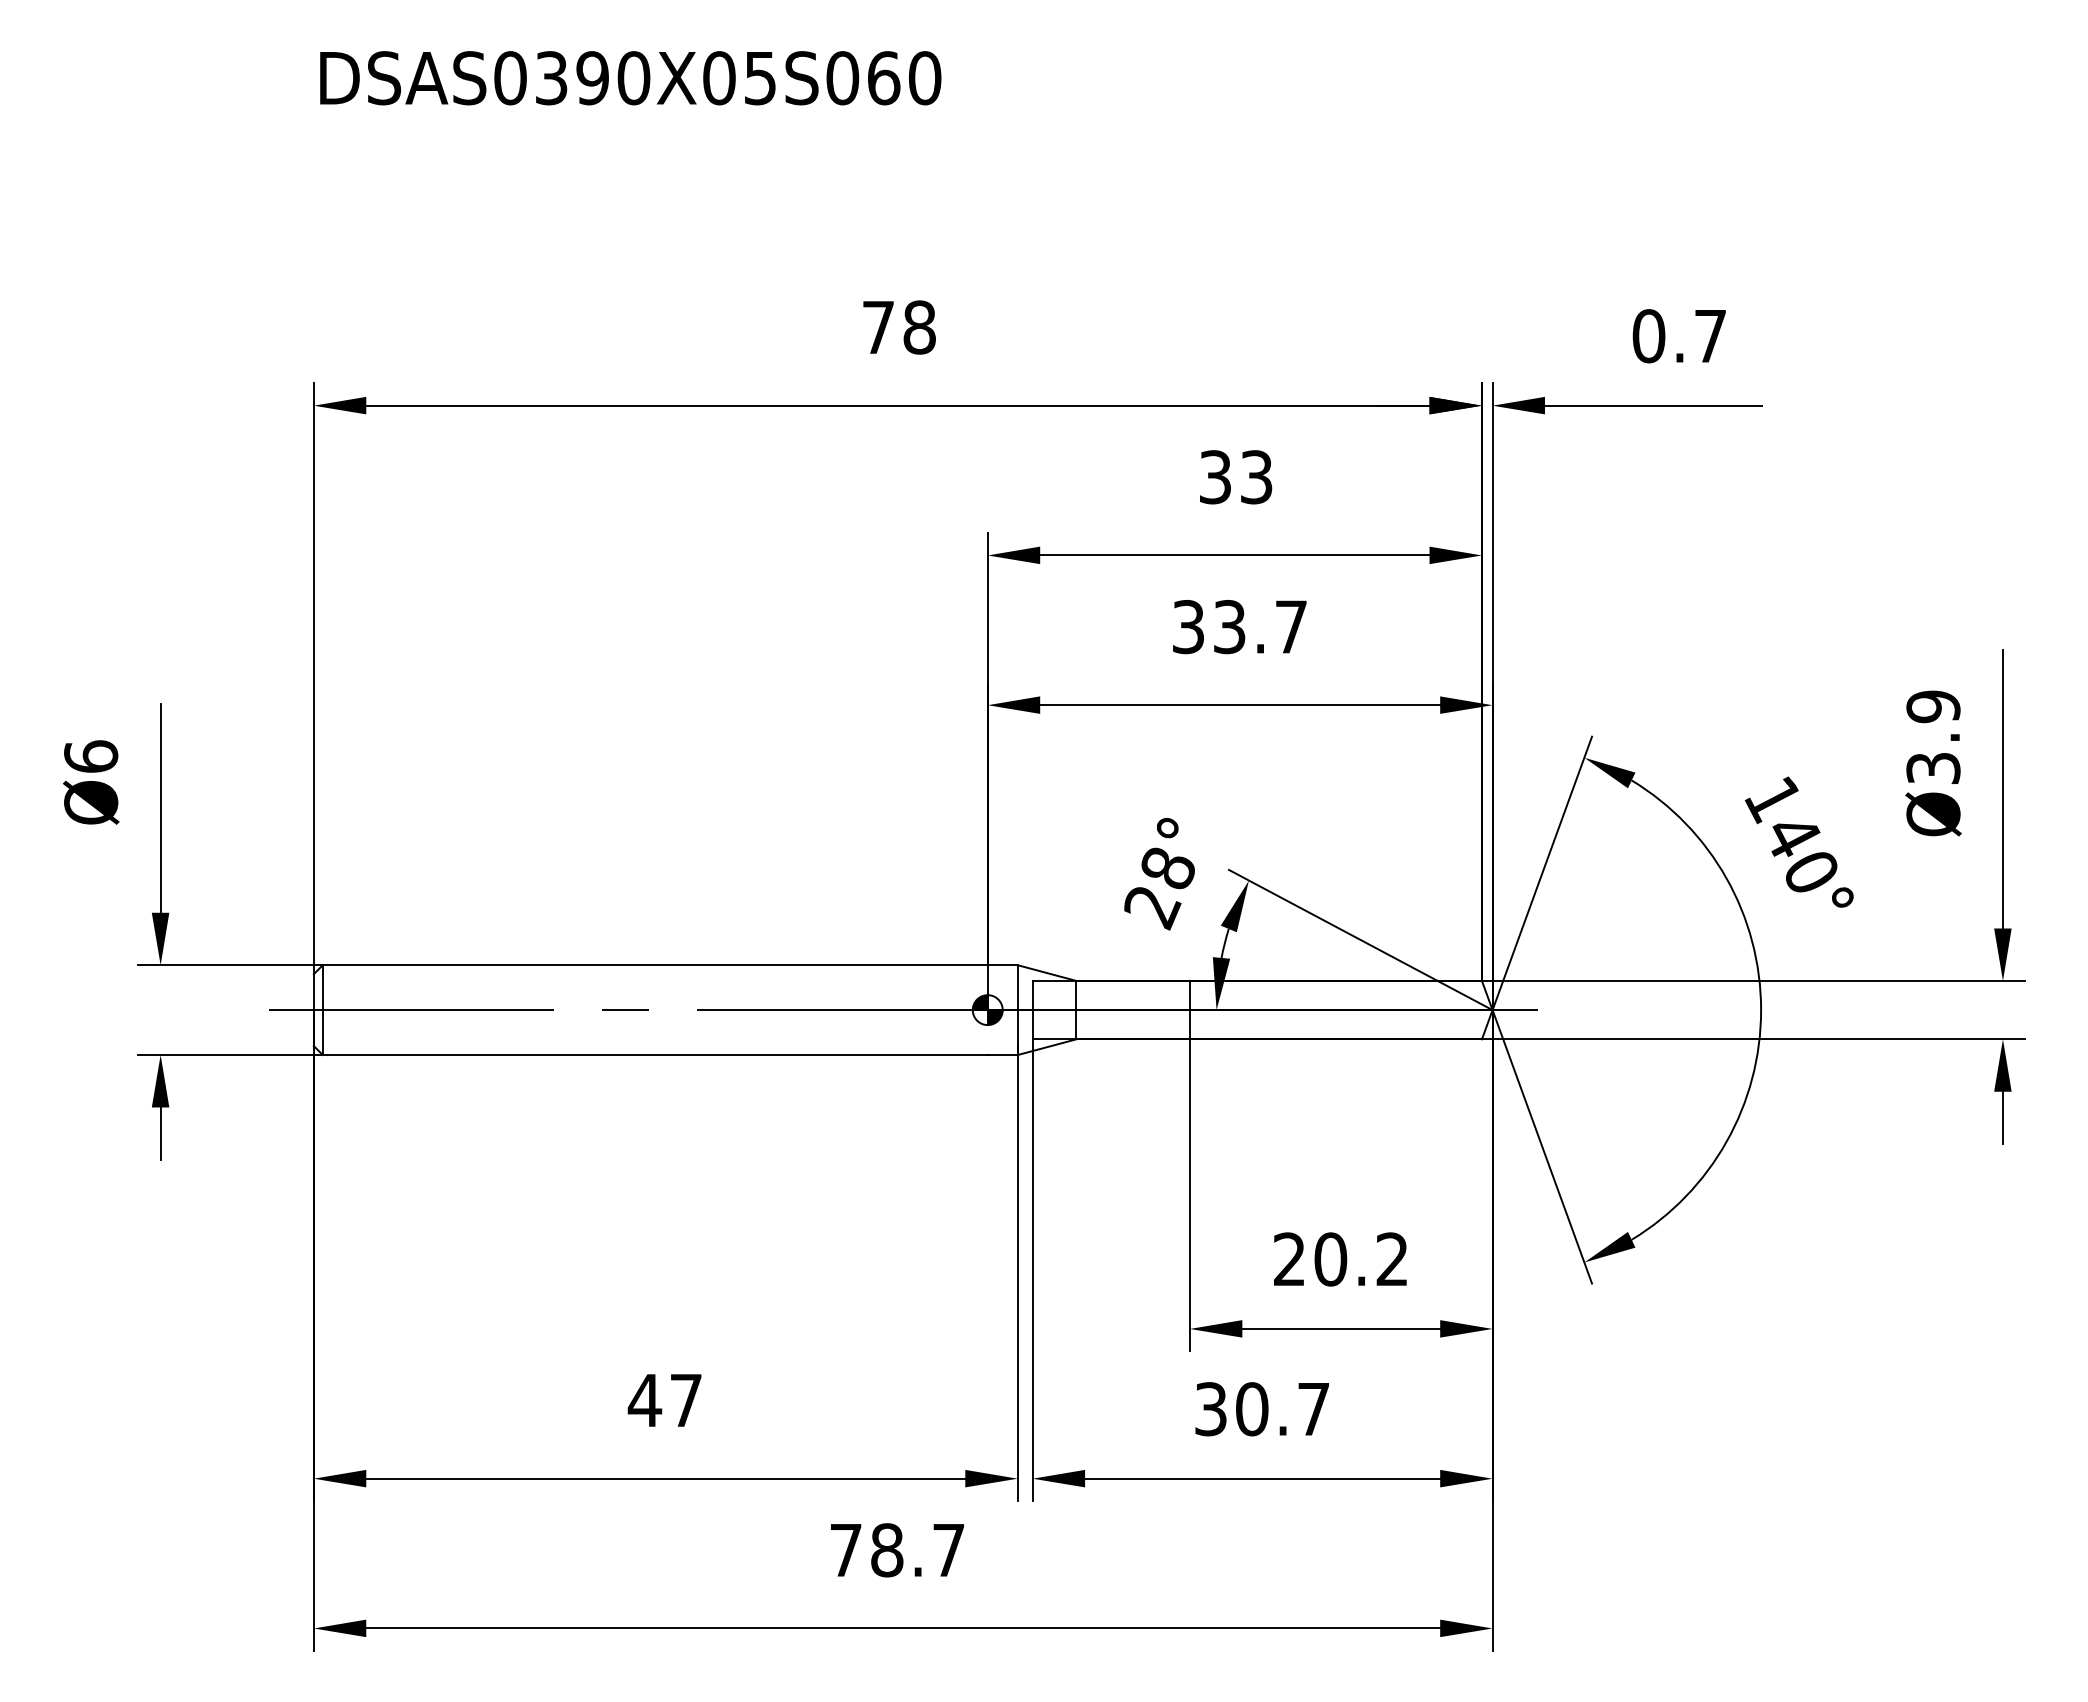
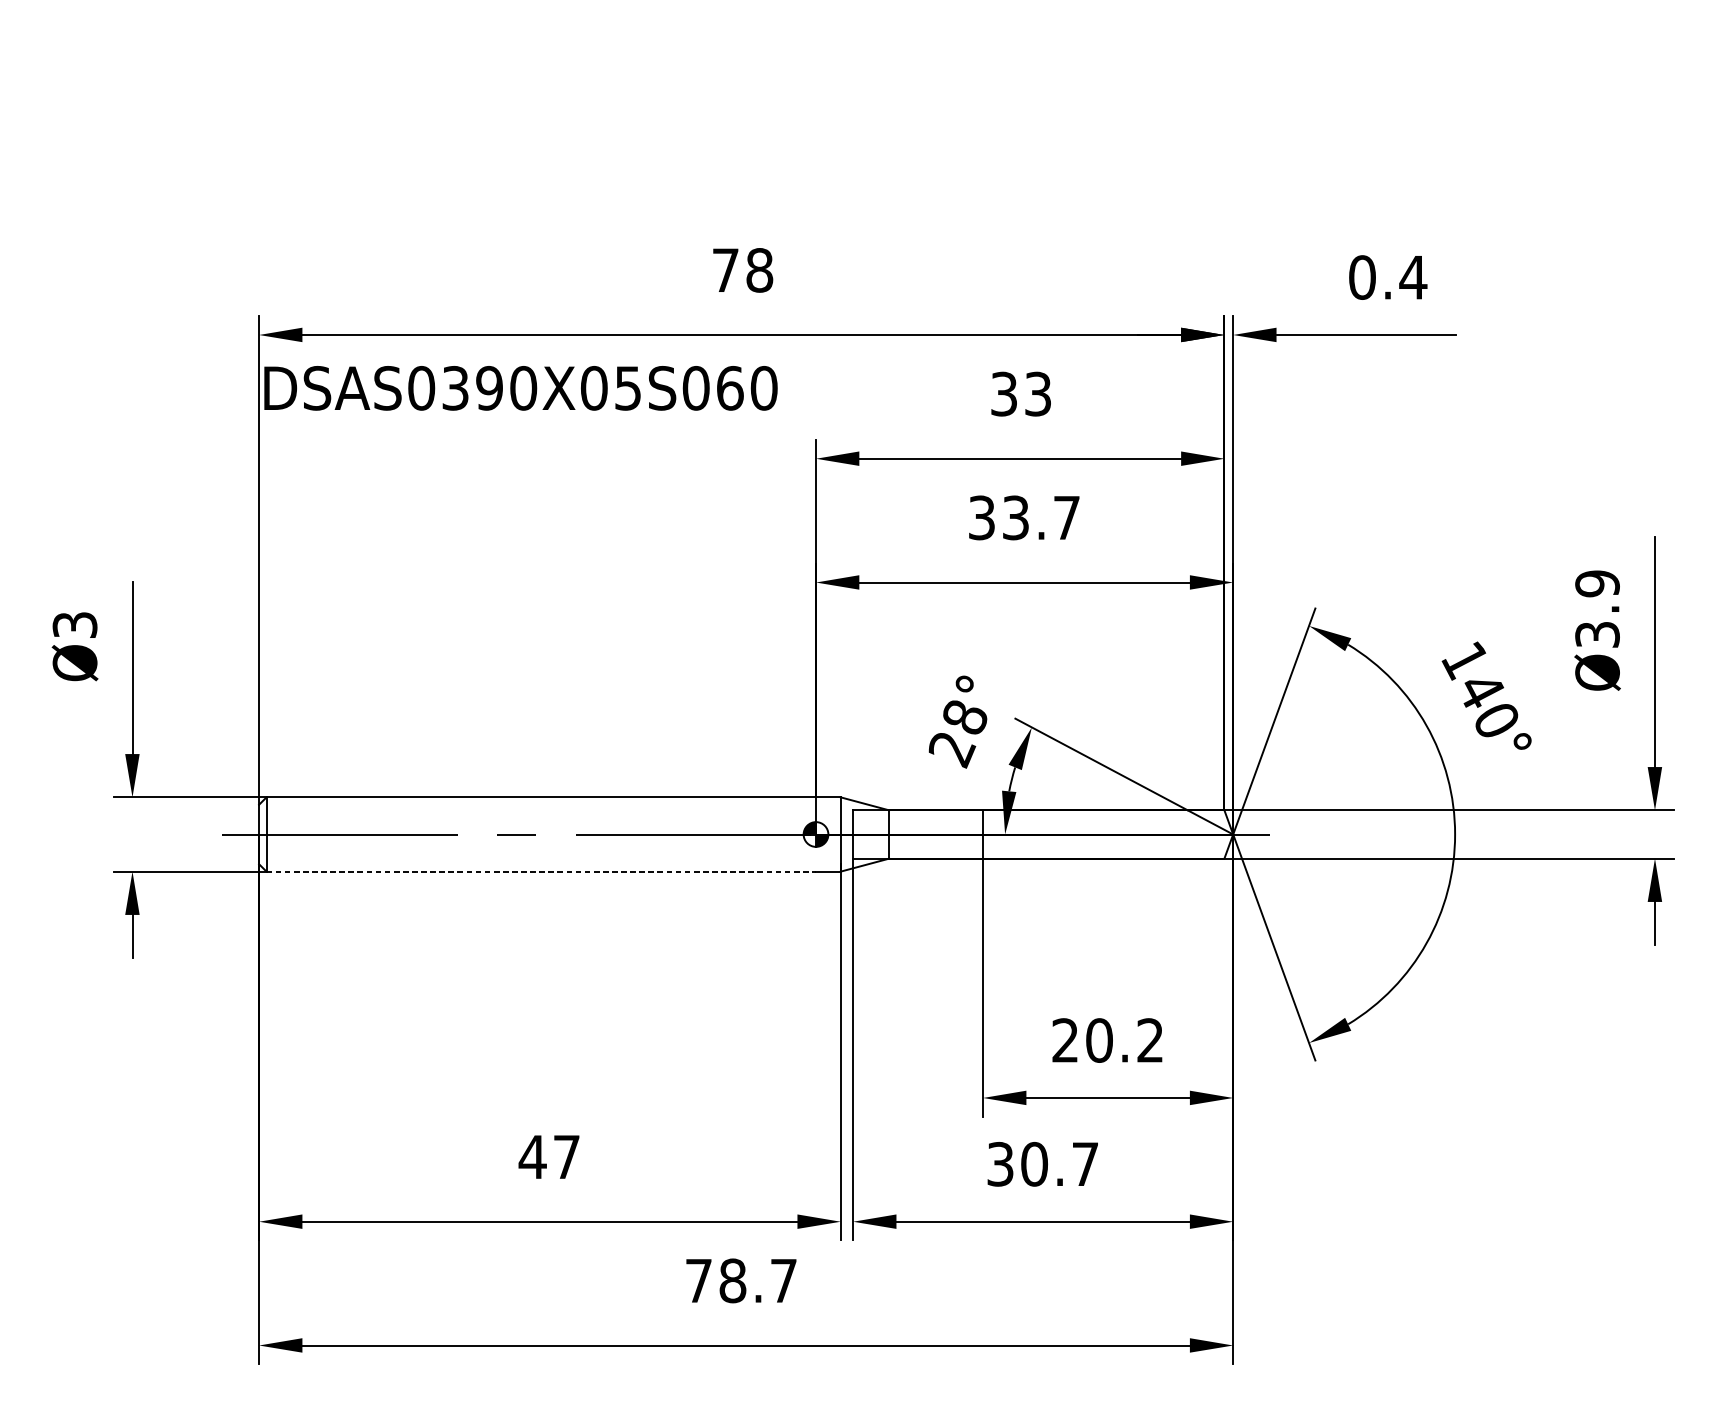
text: (630, 78) -> (520, 388), moved
text: (1710, 336) -> (1413, 277), 0.7 -> 0.4
text: (91, 756) -> (75, 624), Ø6 -> Ø3
line: (655, 1055) -> (541, 871), solid -> dashed

